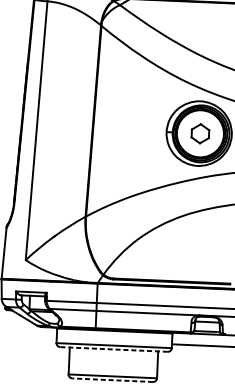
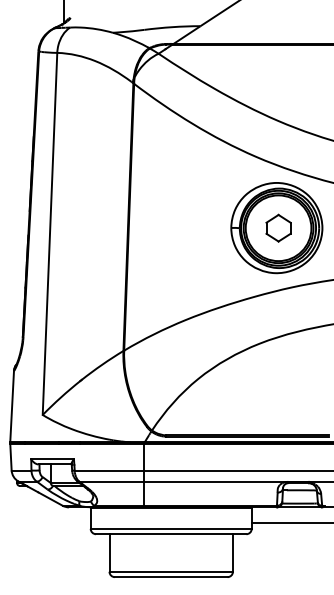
line: (113, 349) -> (170, 534), dashed -> solid
line: (112, 380) -> (170, 577), dashed -> solid

